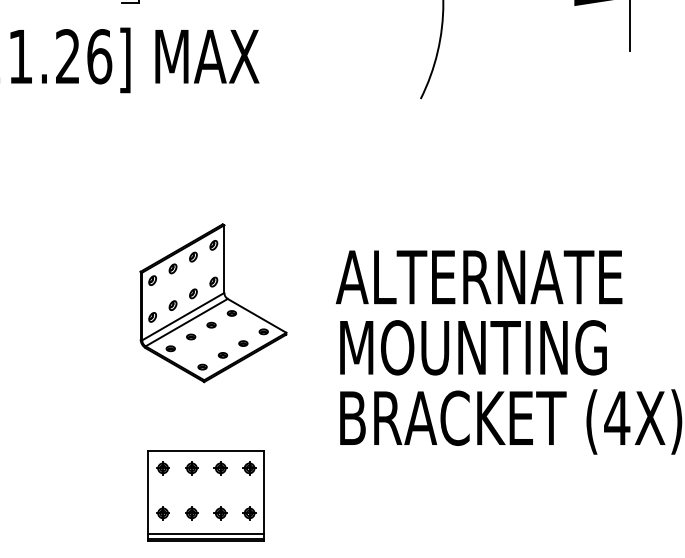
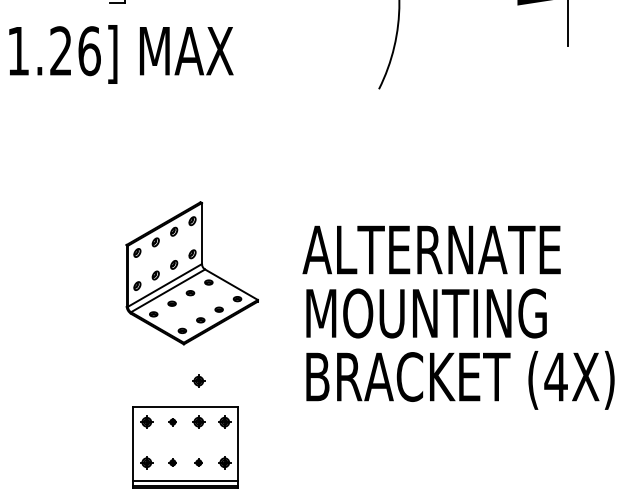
part: (220, 422) -> (198, 380), added
part: (191, 467) -> (172, 421), size x0.6
part: (191, 513) -> (172, 462), size x0.6
part: (220, 513) -> (198, 462), size x0.6

